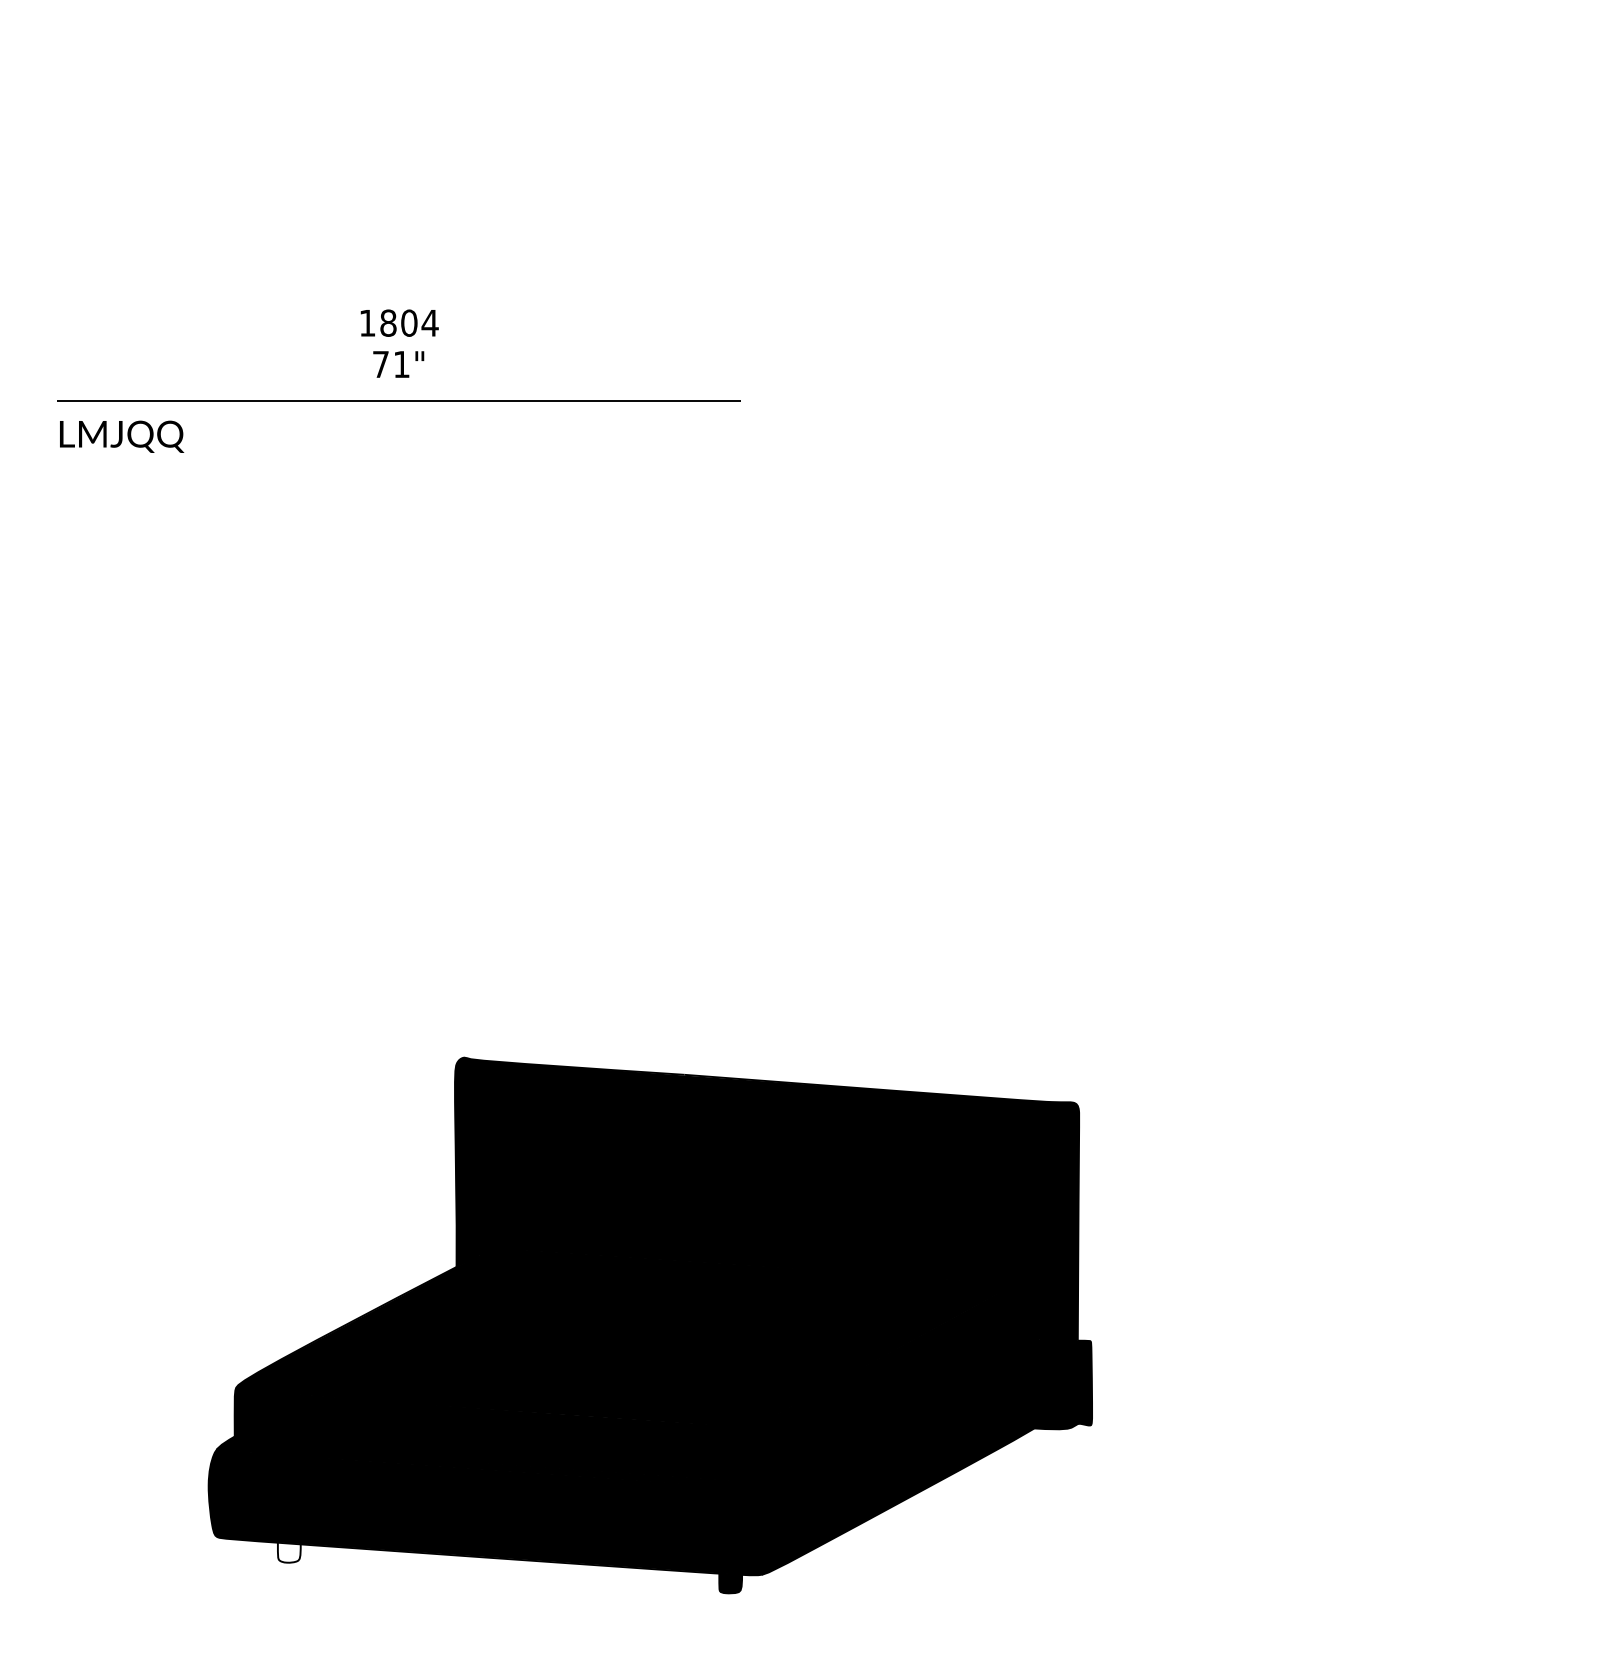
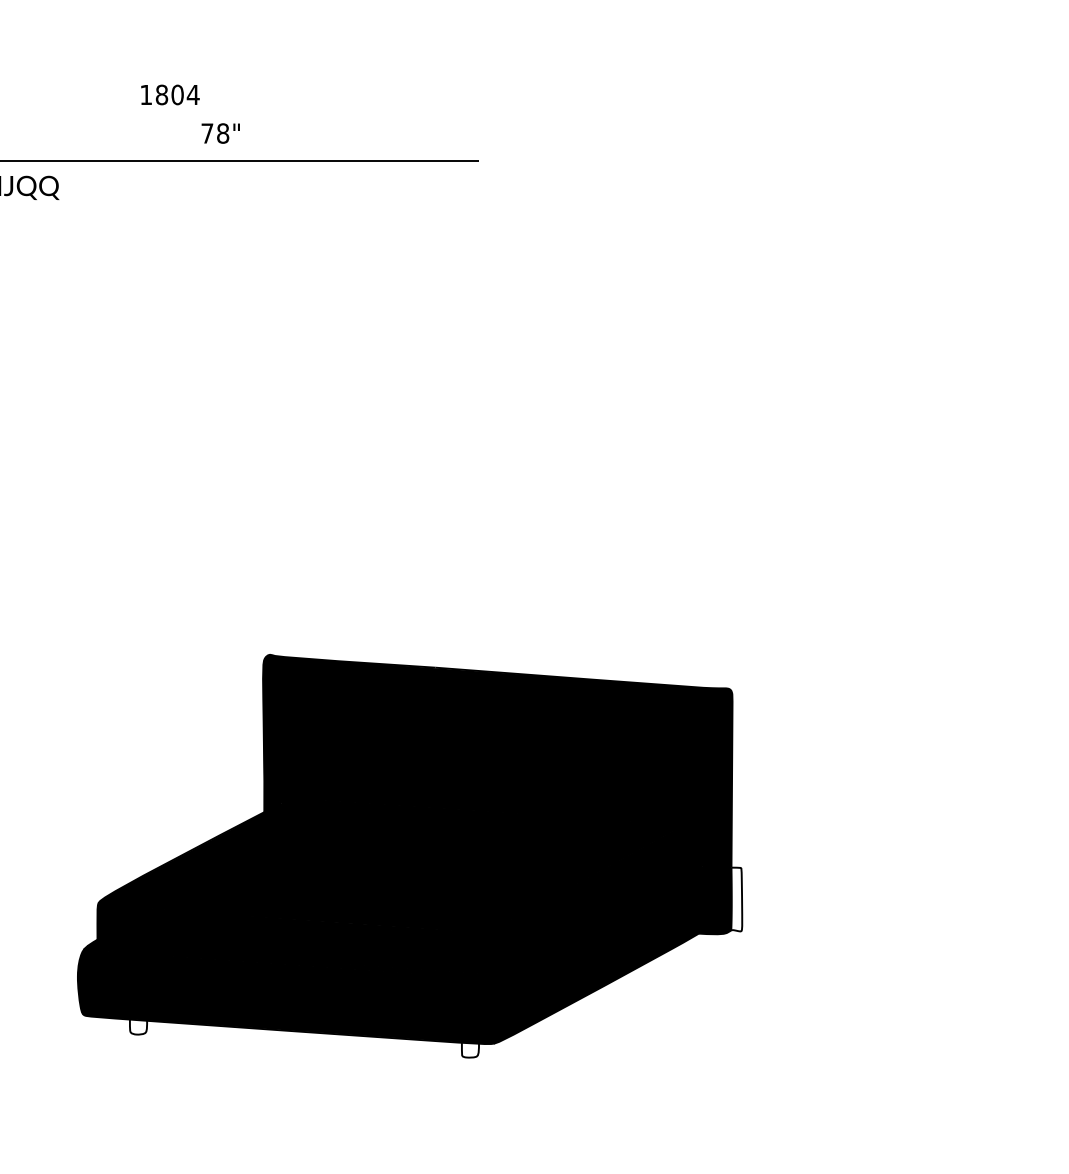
text: (399, 322) -> (170, 94), moved
text: (401, 364) -> (222, 133), 71" -> 78"
fill: (1084, 1382) -> (736, 899), removed
fill: (730, 1583) -> (470, 1050), removed

